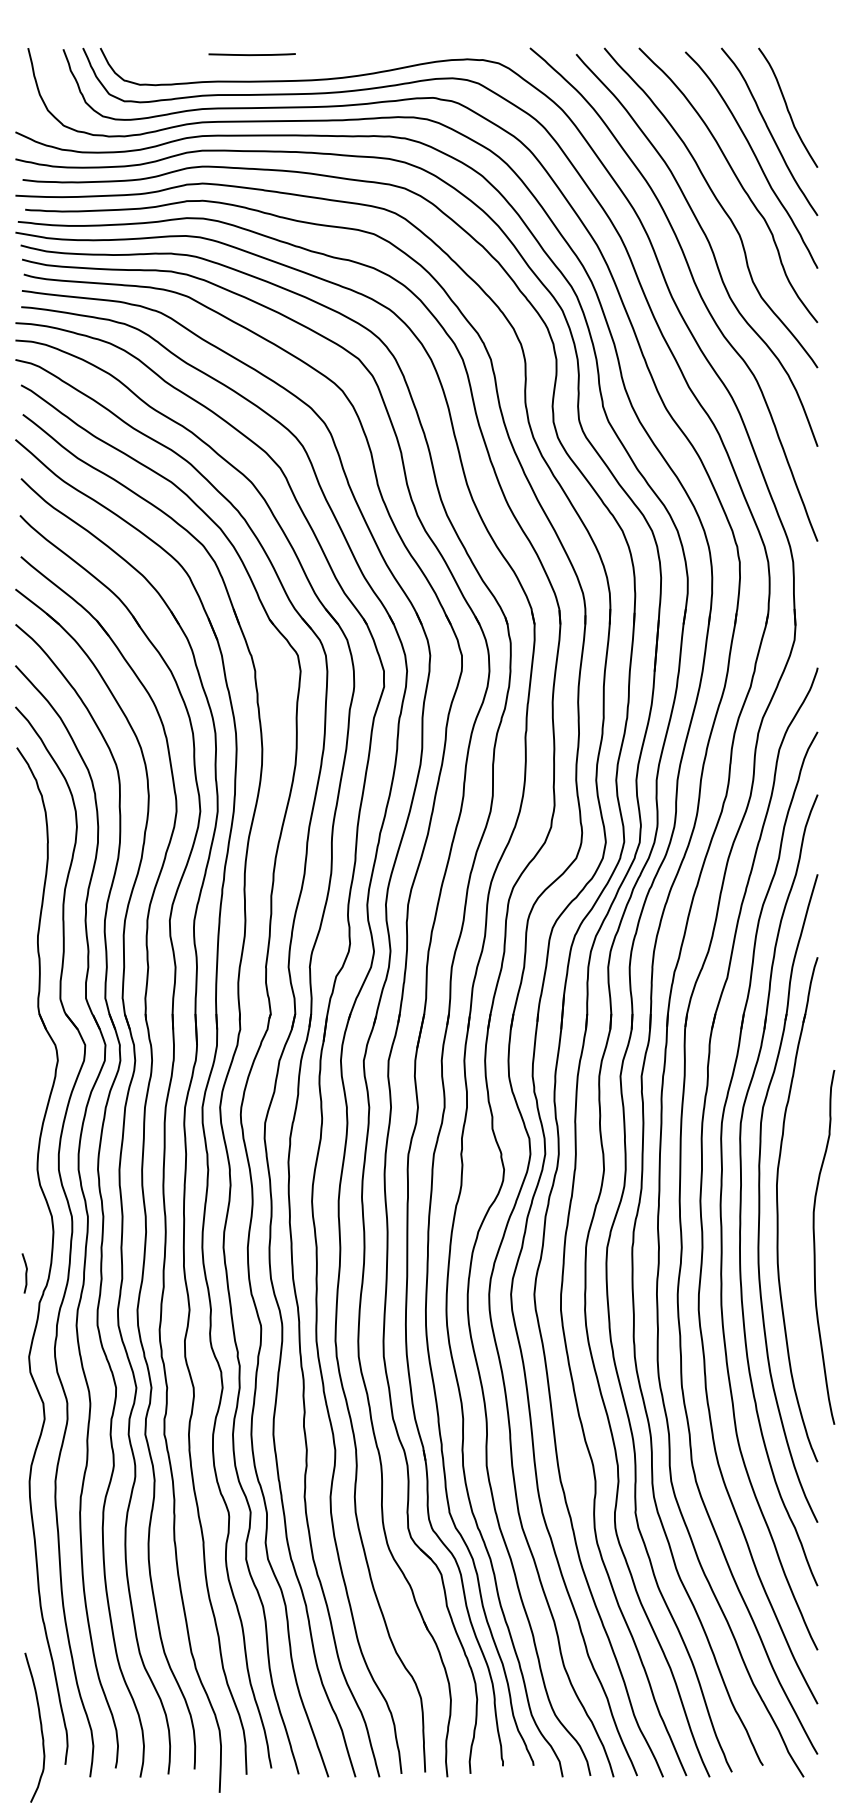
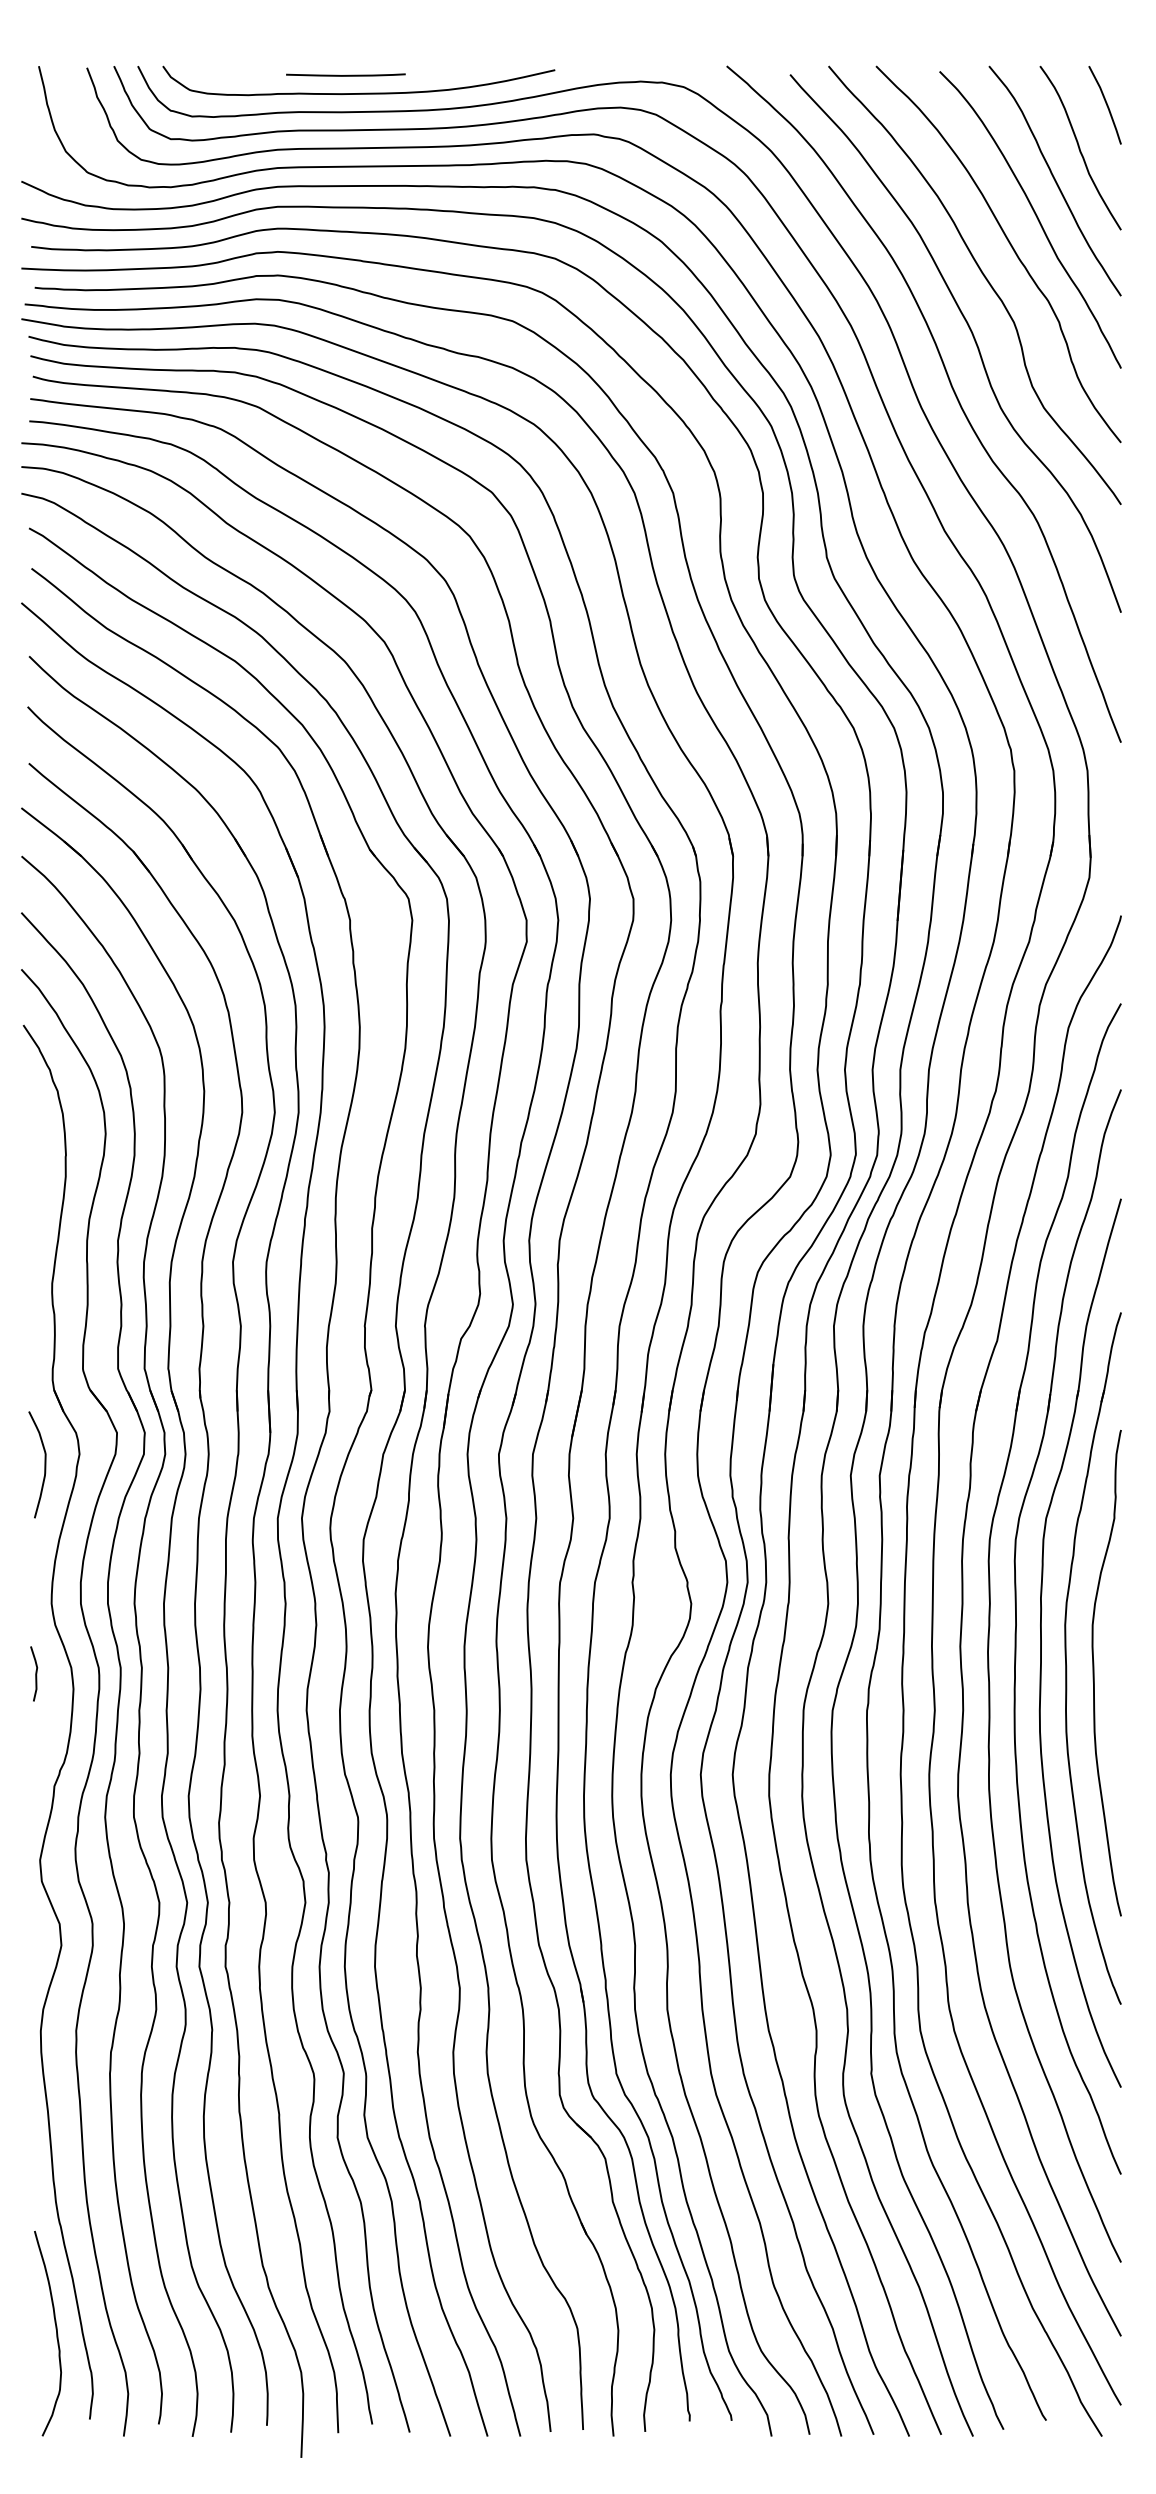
curve: (264, 67) -> (362, 92), added
curve: (807, 76) -> (1106, 105), added
curve: (32, 1068) -> (44, 1464), added
curve: (815, 1247) -> (1094, 1673), moved
curve: (25, 1273) -> (35, 1673), moved
curve: (40, 1724) -> (55, 2329), moved

